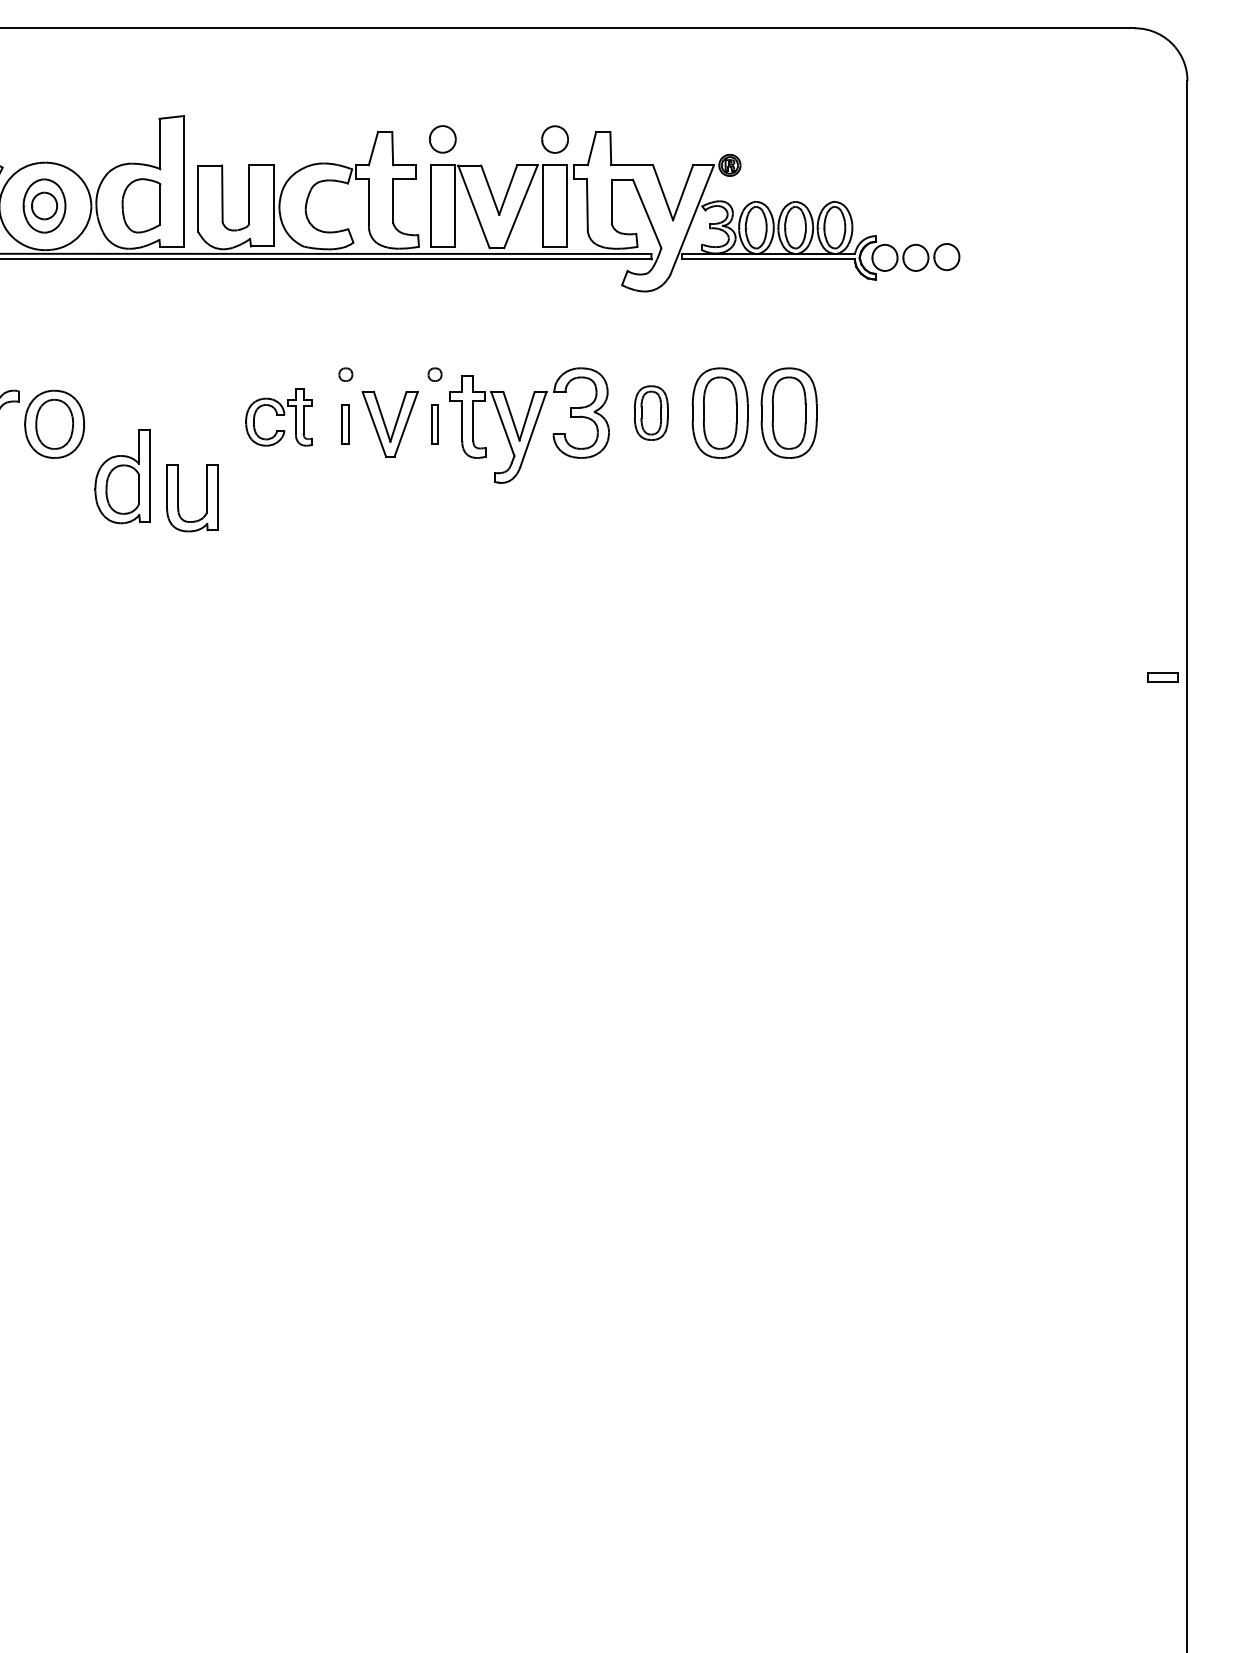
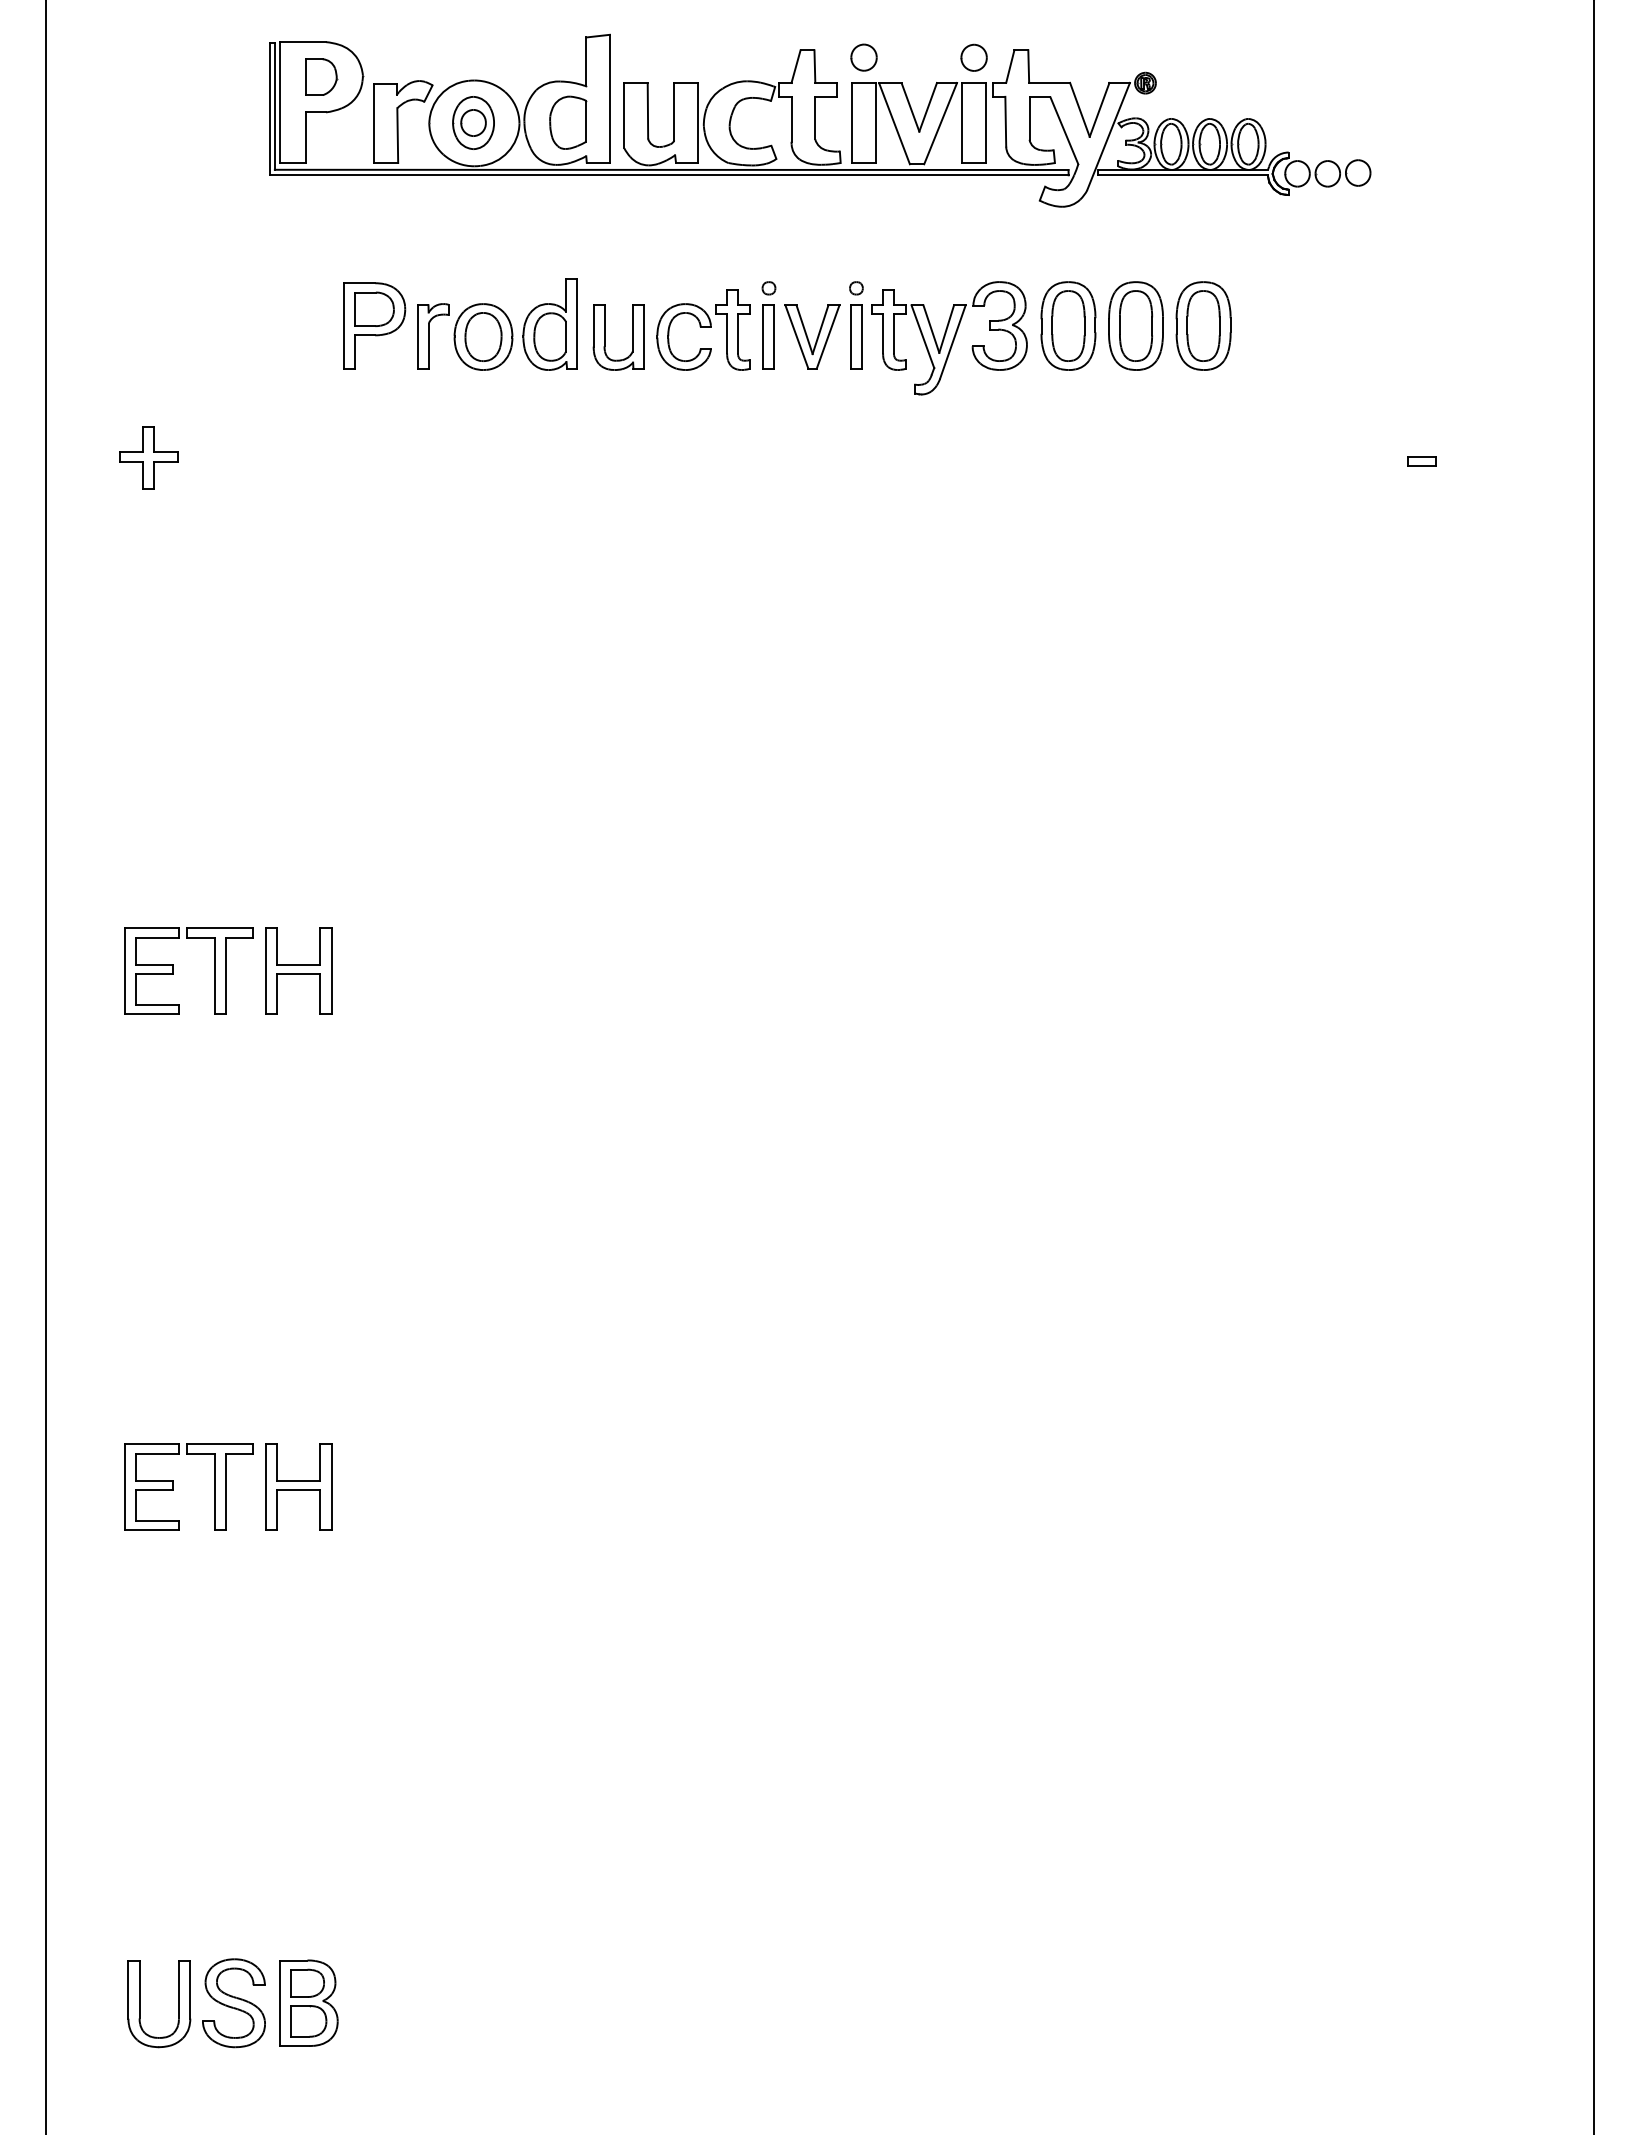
part: (651, 412) -> (1068, 325), size x1.67
part: (279, 416) -> (703, 329), size x1.43
part: (345, 423) -> (768, 336), size x1.67
part: (435, 423) -> (856, 336), size x1.67
part: (121, 476) -> (549, 324), moved
part: (179, 498) -> (605, 337), moved
part: (1162, 677) -> (1421, 461), moved

